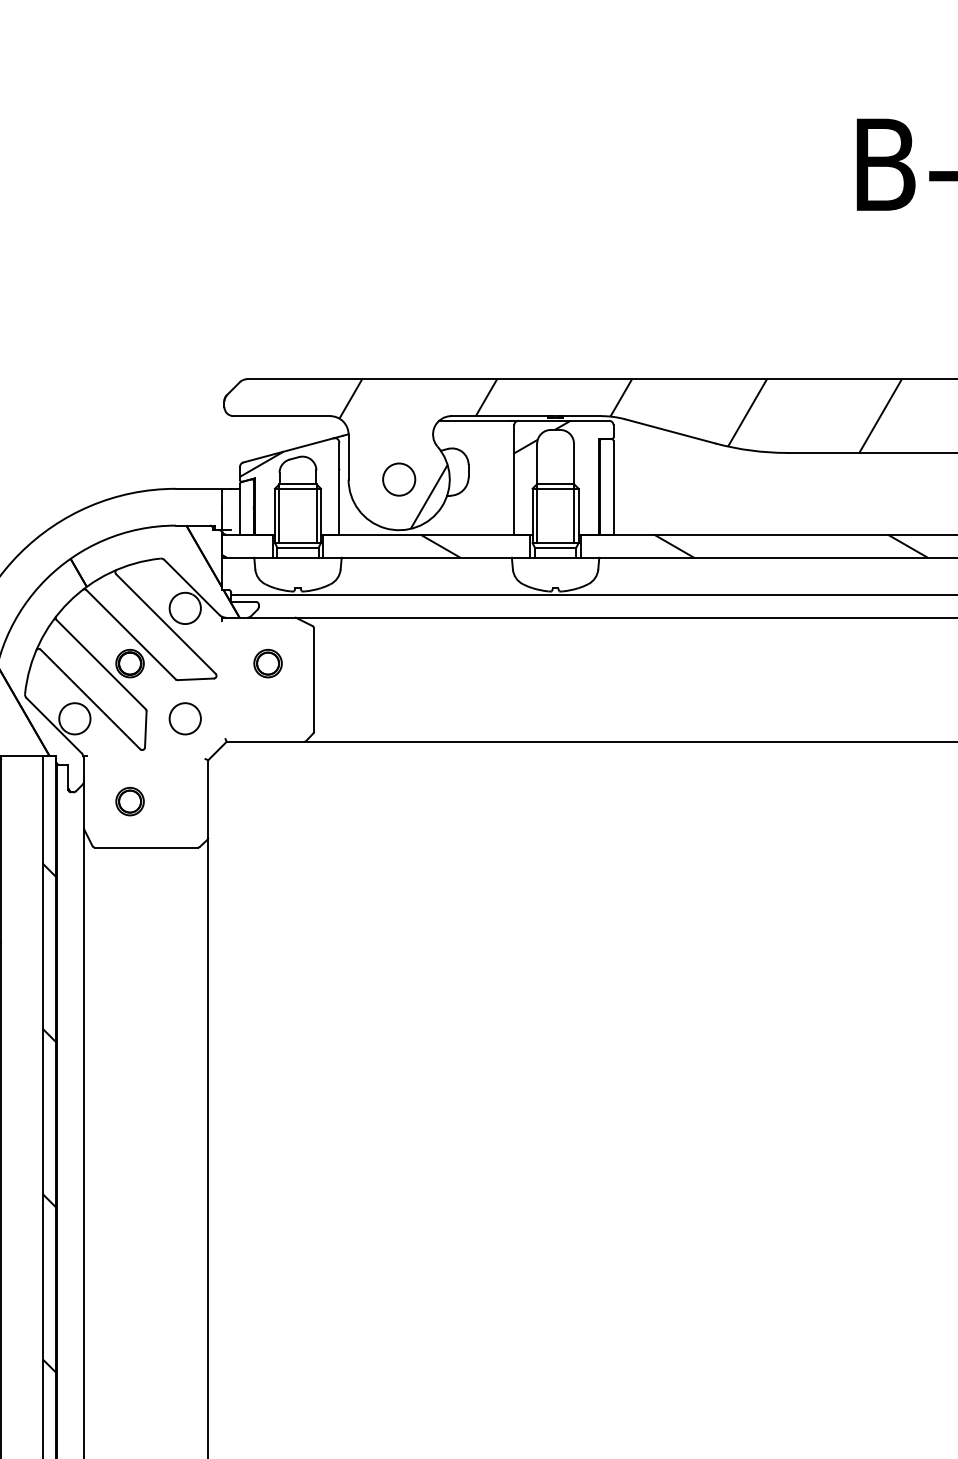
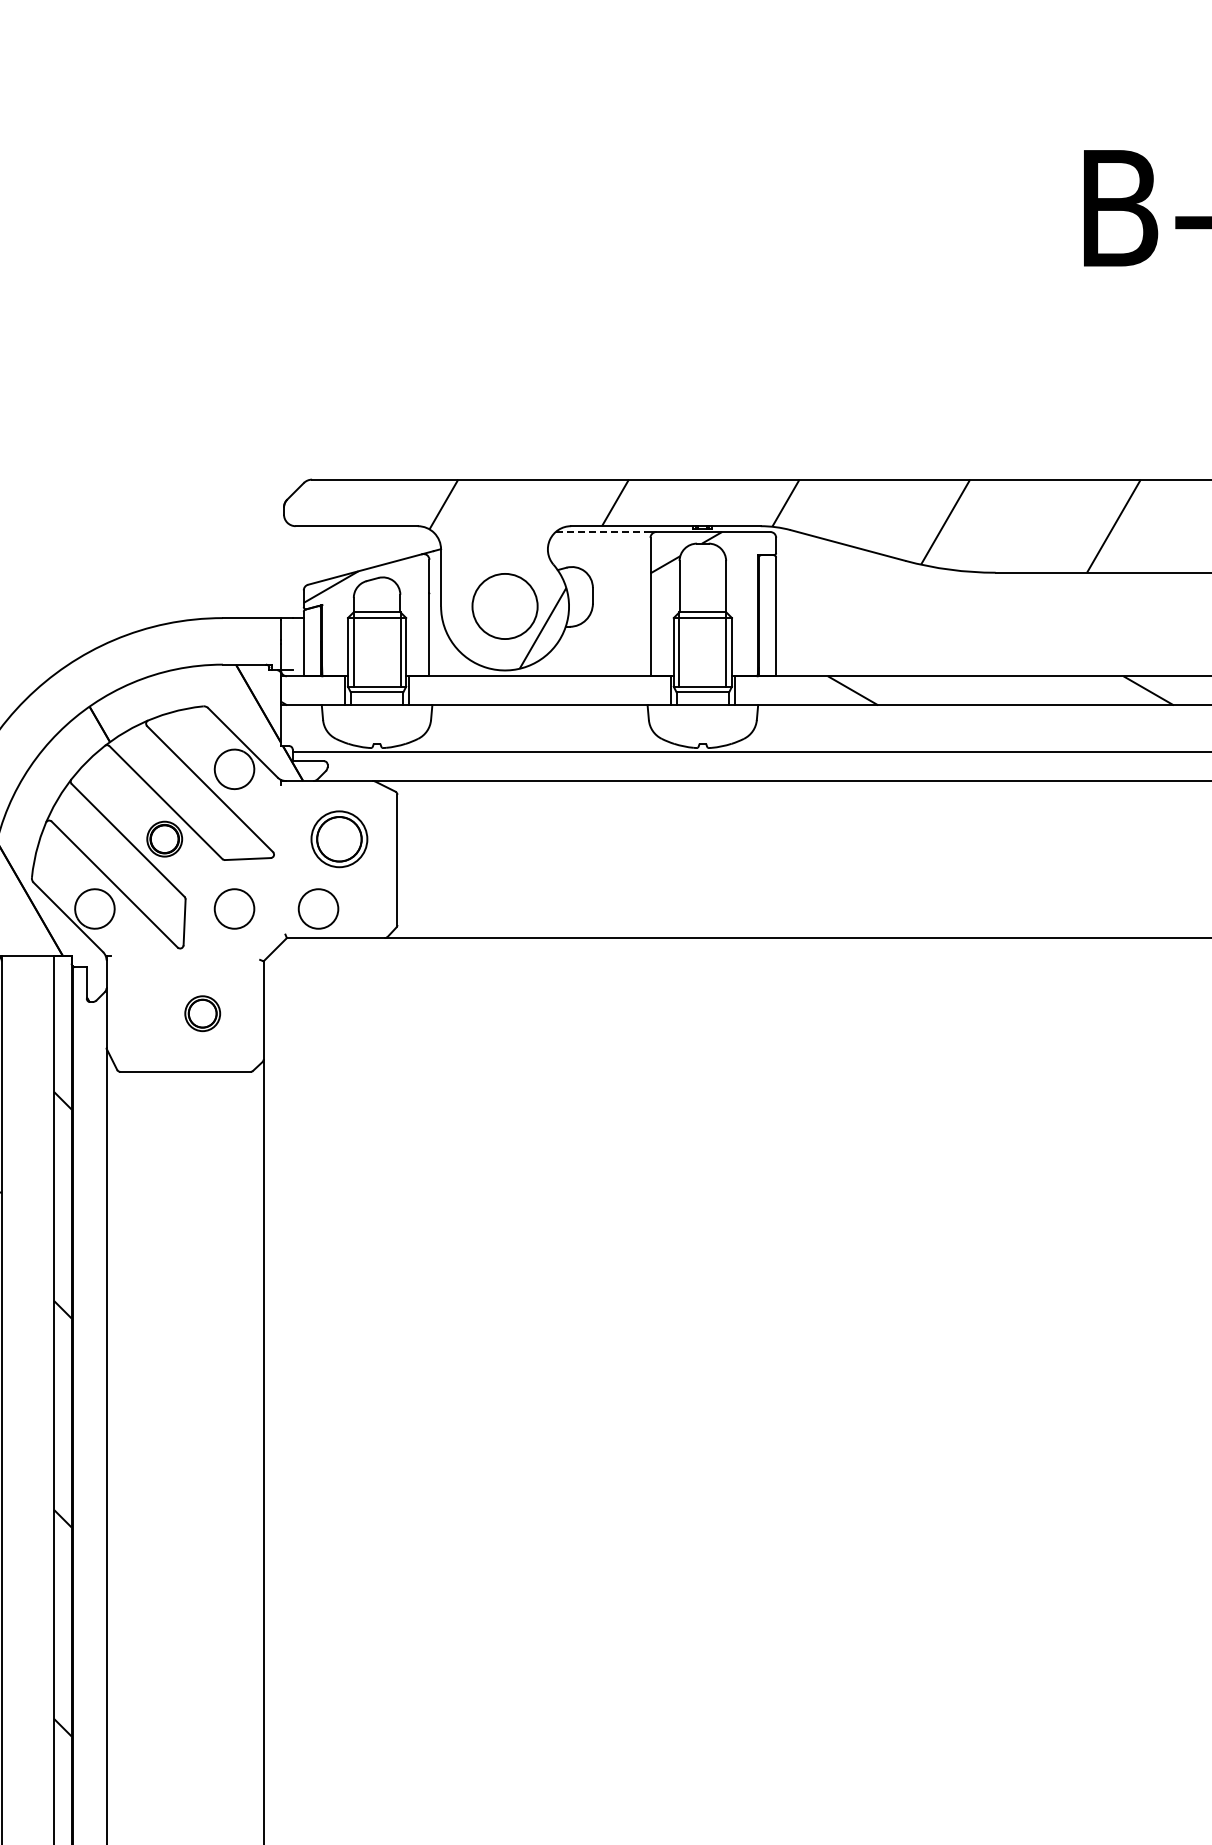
line: (474, 421) -> (600, 532), solid -> dashed
circle: (398, 479) -> (504, 606), size x1.6
hatch: (440, 546) -> (557, 690), removed
part: (267, 663) -> (338, 838), size x1.6
circle: (251, 718) -> (318, 908), added
part: (129, 801) -> (202, 1013), moved

